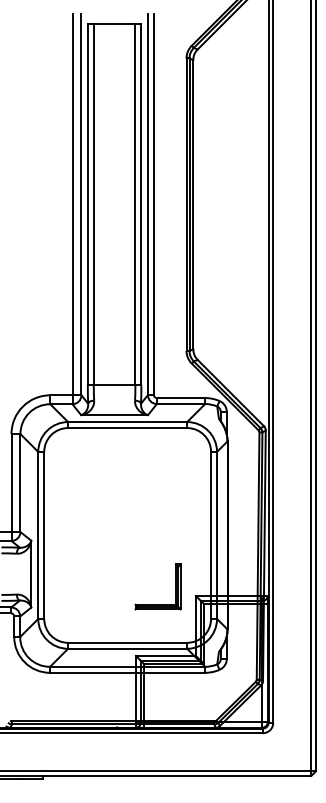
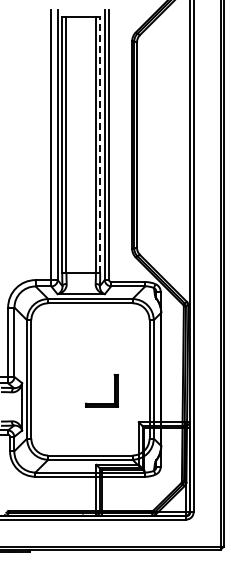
line: (141, 205) -> (100, 145), solid -> dashed
part: (175, 586) -> (114, 390), moved

